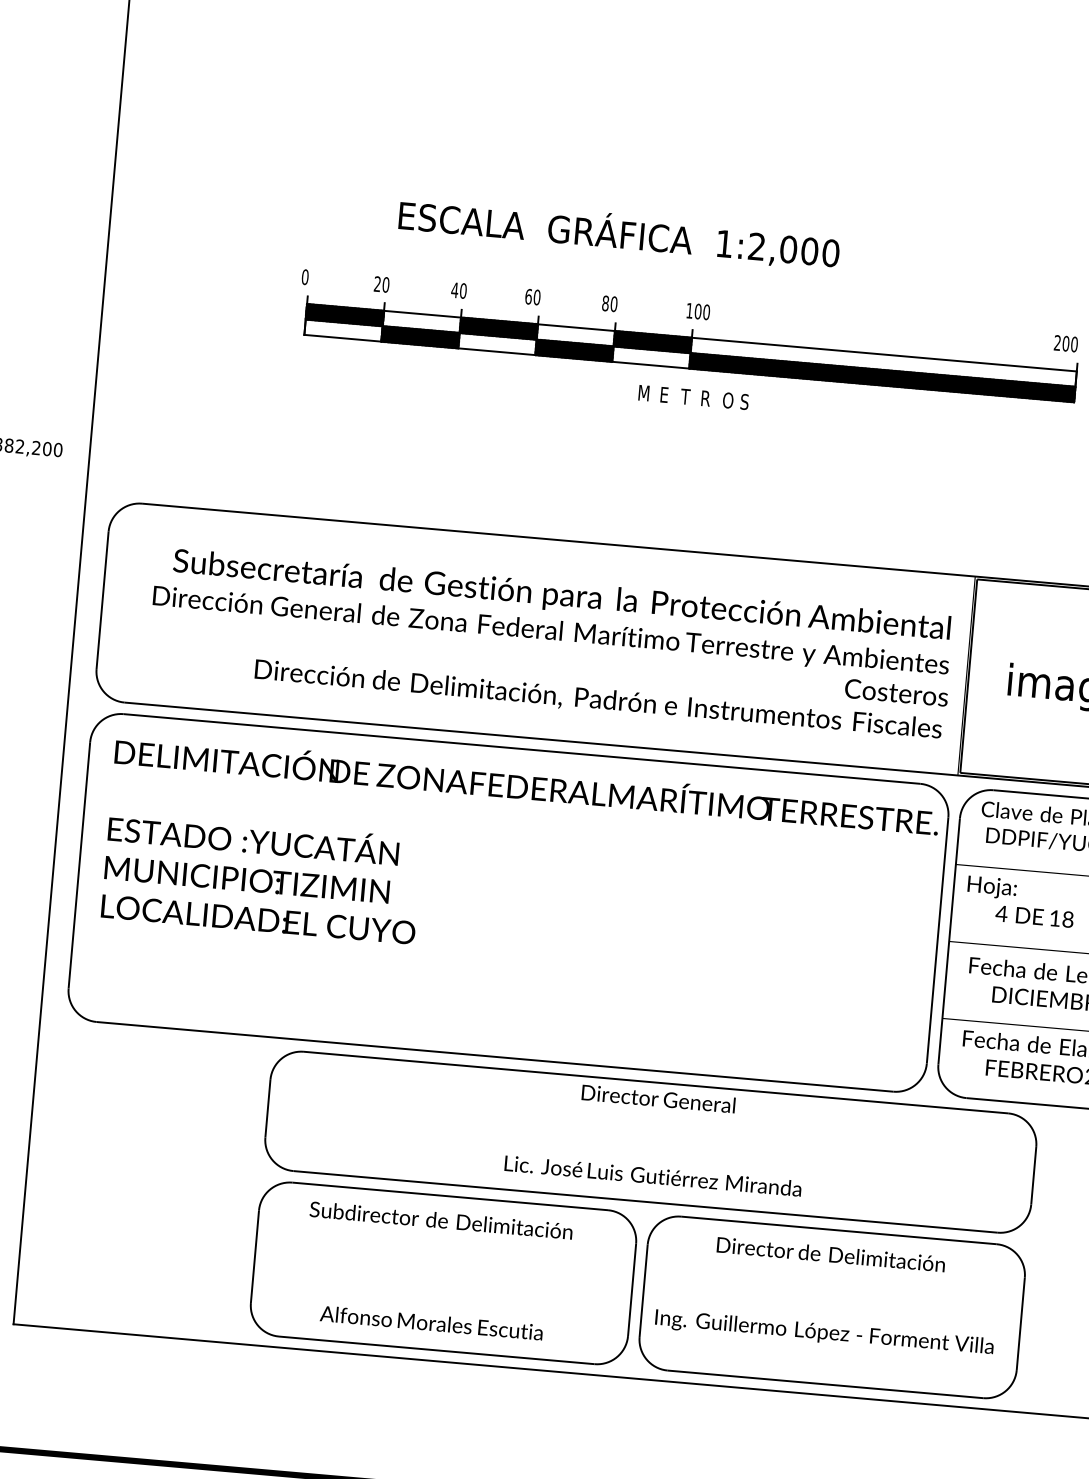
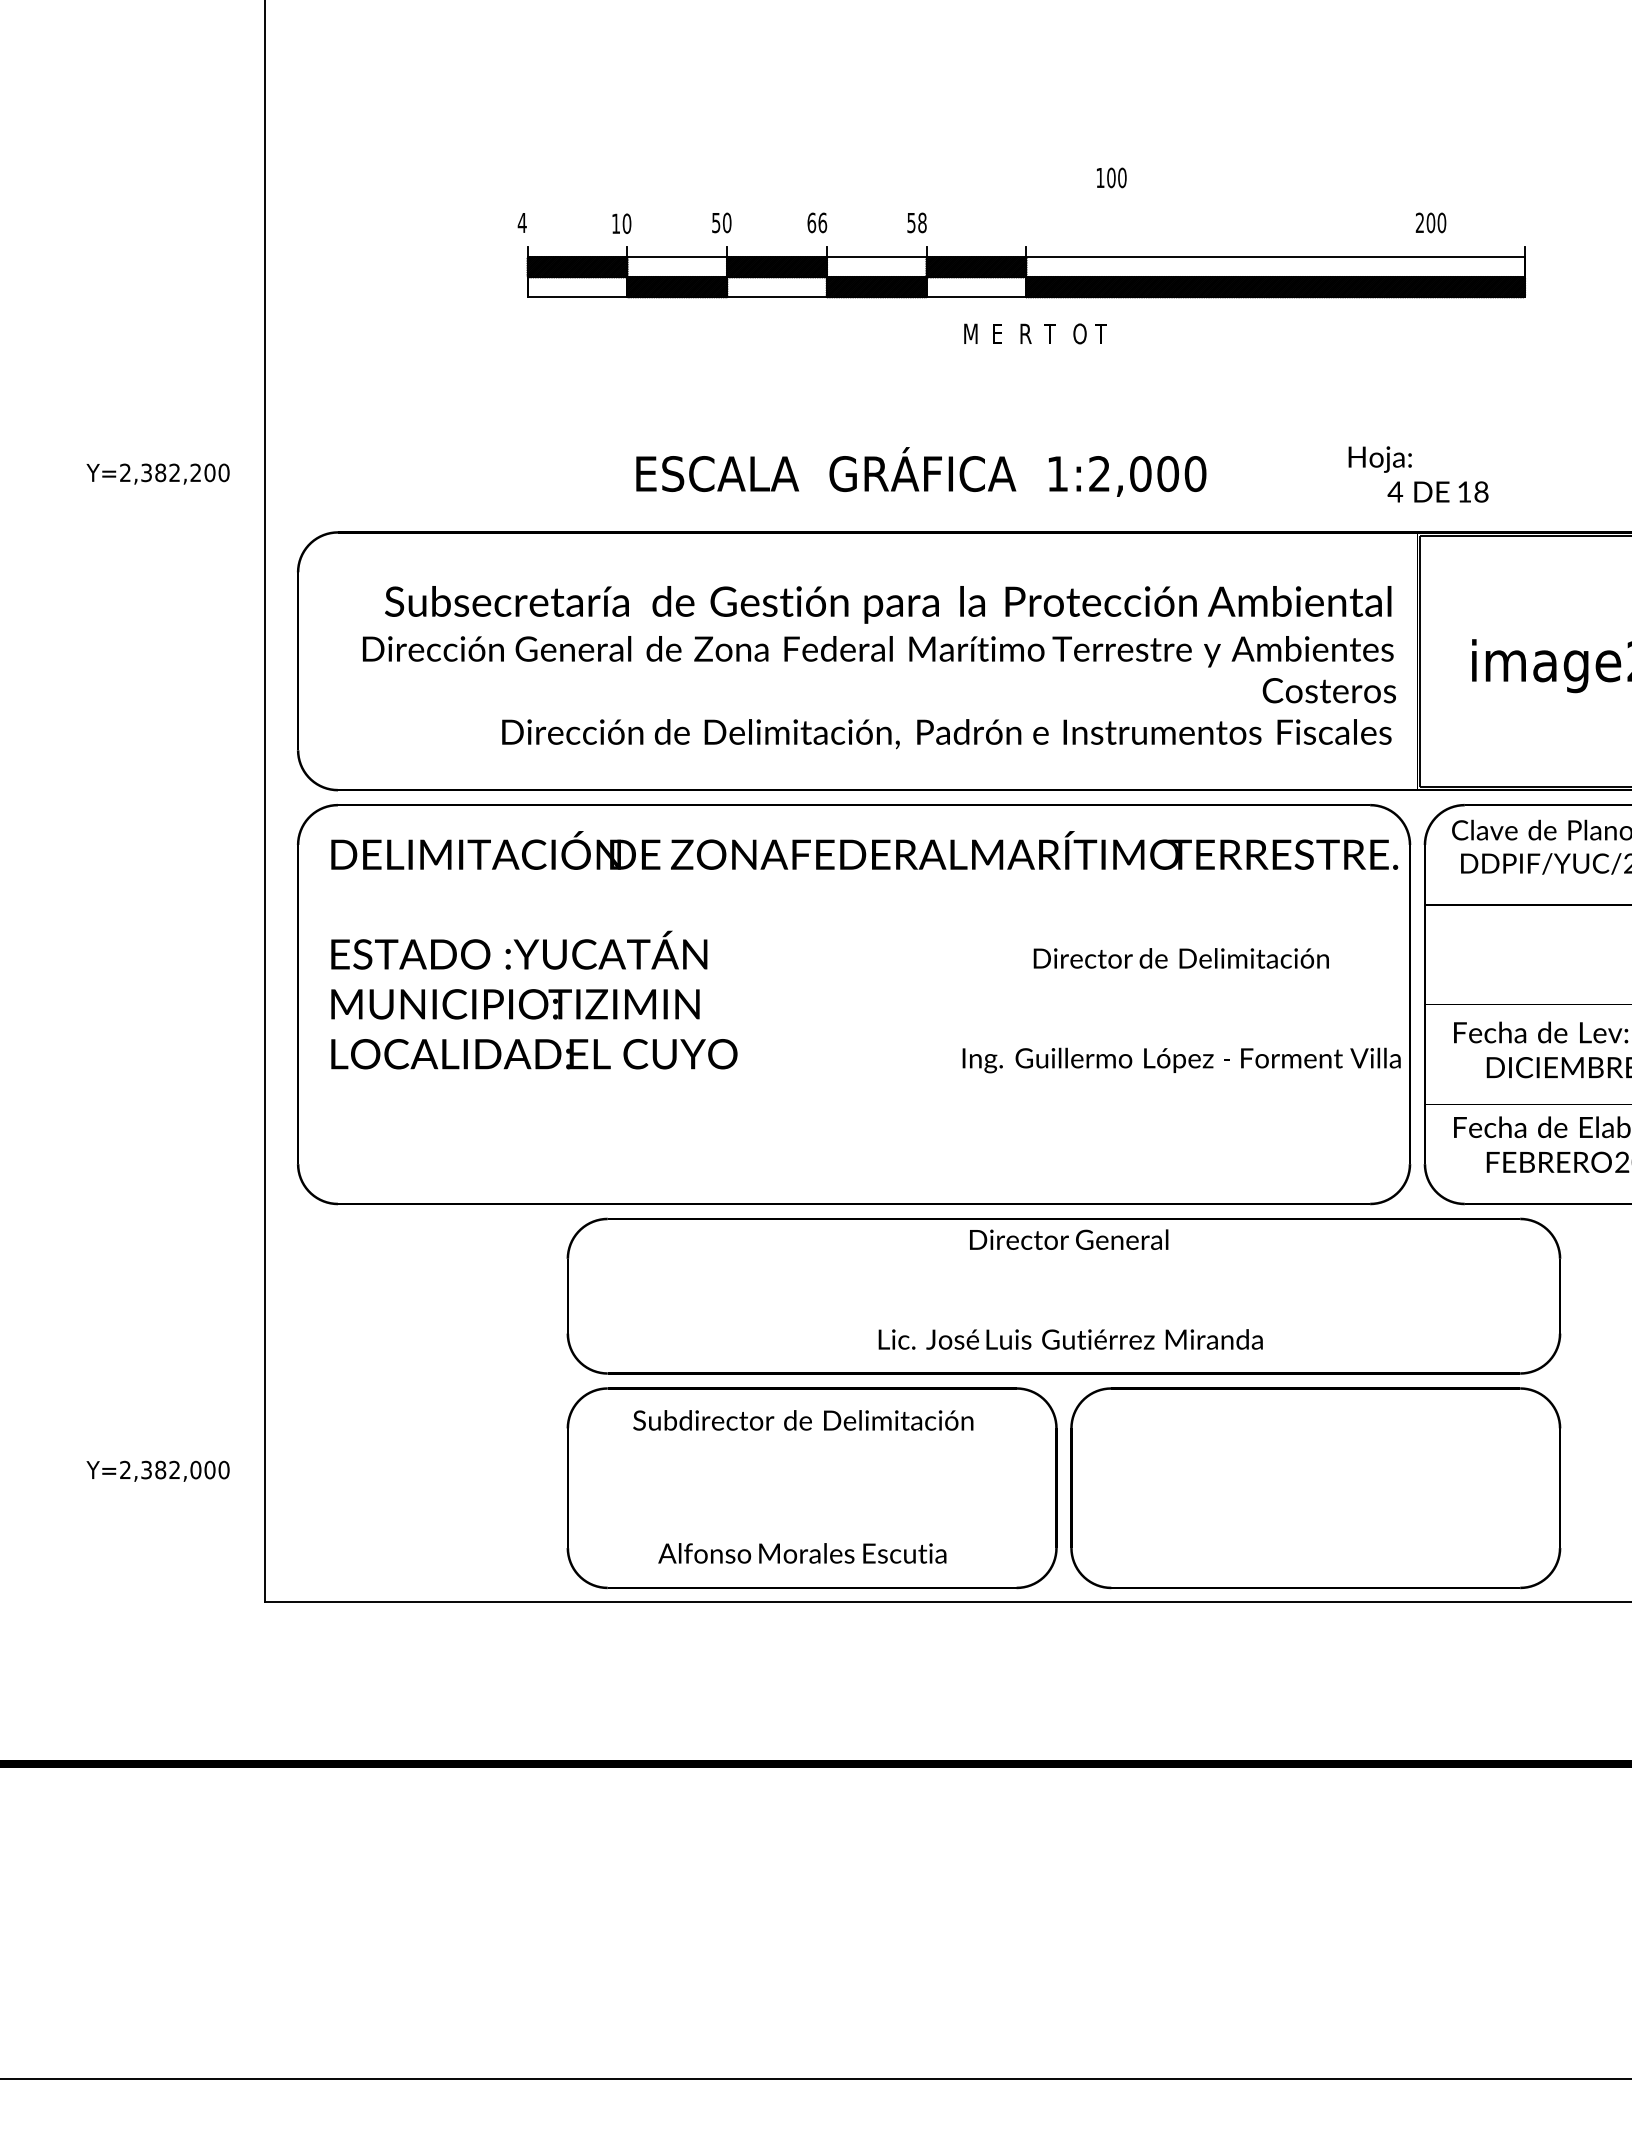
text: (619, 232) -> (921, 471), moved
text: (304, 276) -> (521, 222), 0 -> 4
text: (377, 283) -> (615, 223), 20 -> 10
text: (454, 290) -> (715, 223), 40 -> 50
text: (536, 297) -> (822, 222), 60 -> 66
text: (609, 303) -> (916, 222), 80 -> 58
text: (698, 311) -> (1111, 177), moved
text: (1065, 343) -> (1430, 222), moved
text: (686, 396) -> (1025, 333), T -> R
text: (705, 398) -> (1050, 333), R -> T
text: (744, 401) -> (1100, 333), S -> T
text: (1020, 901) -> (1418, 474), moved
text: (827, 1294) -> (1181, 1010), moved

